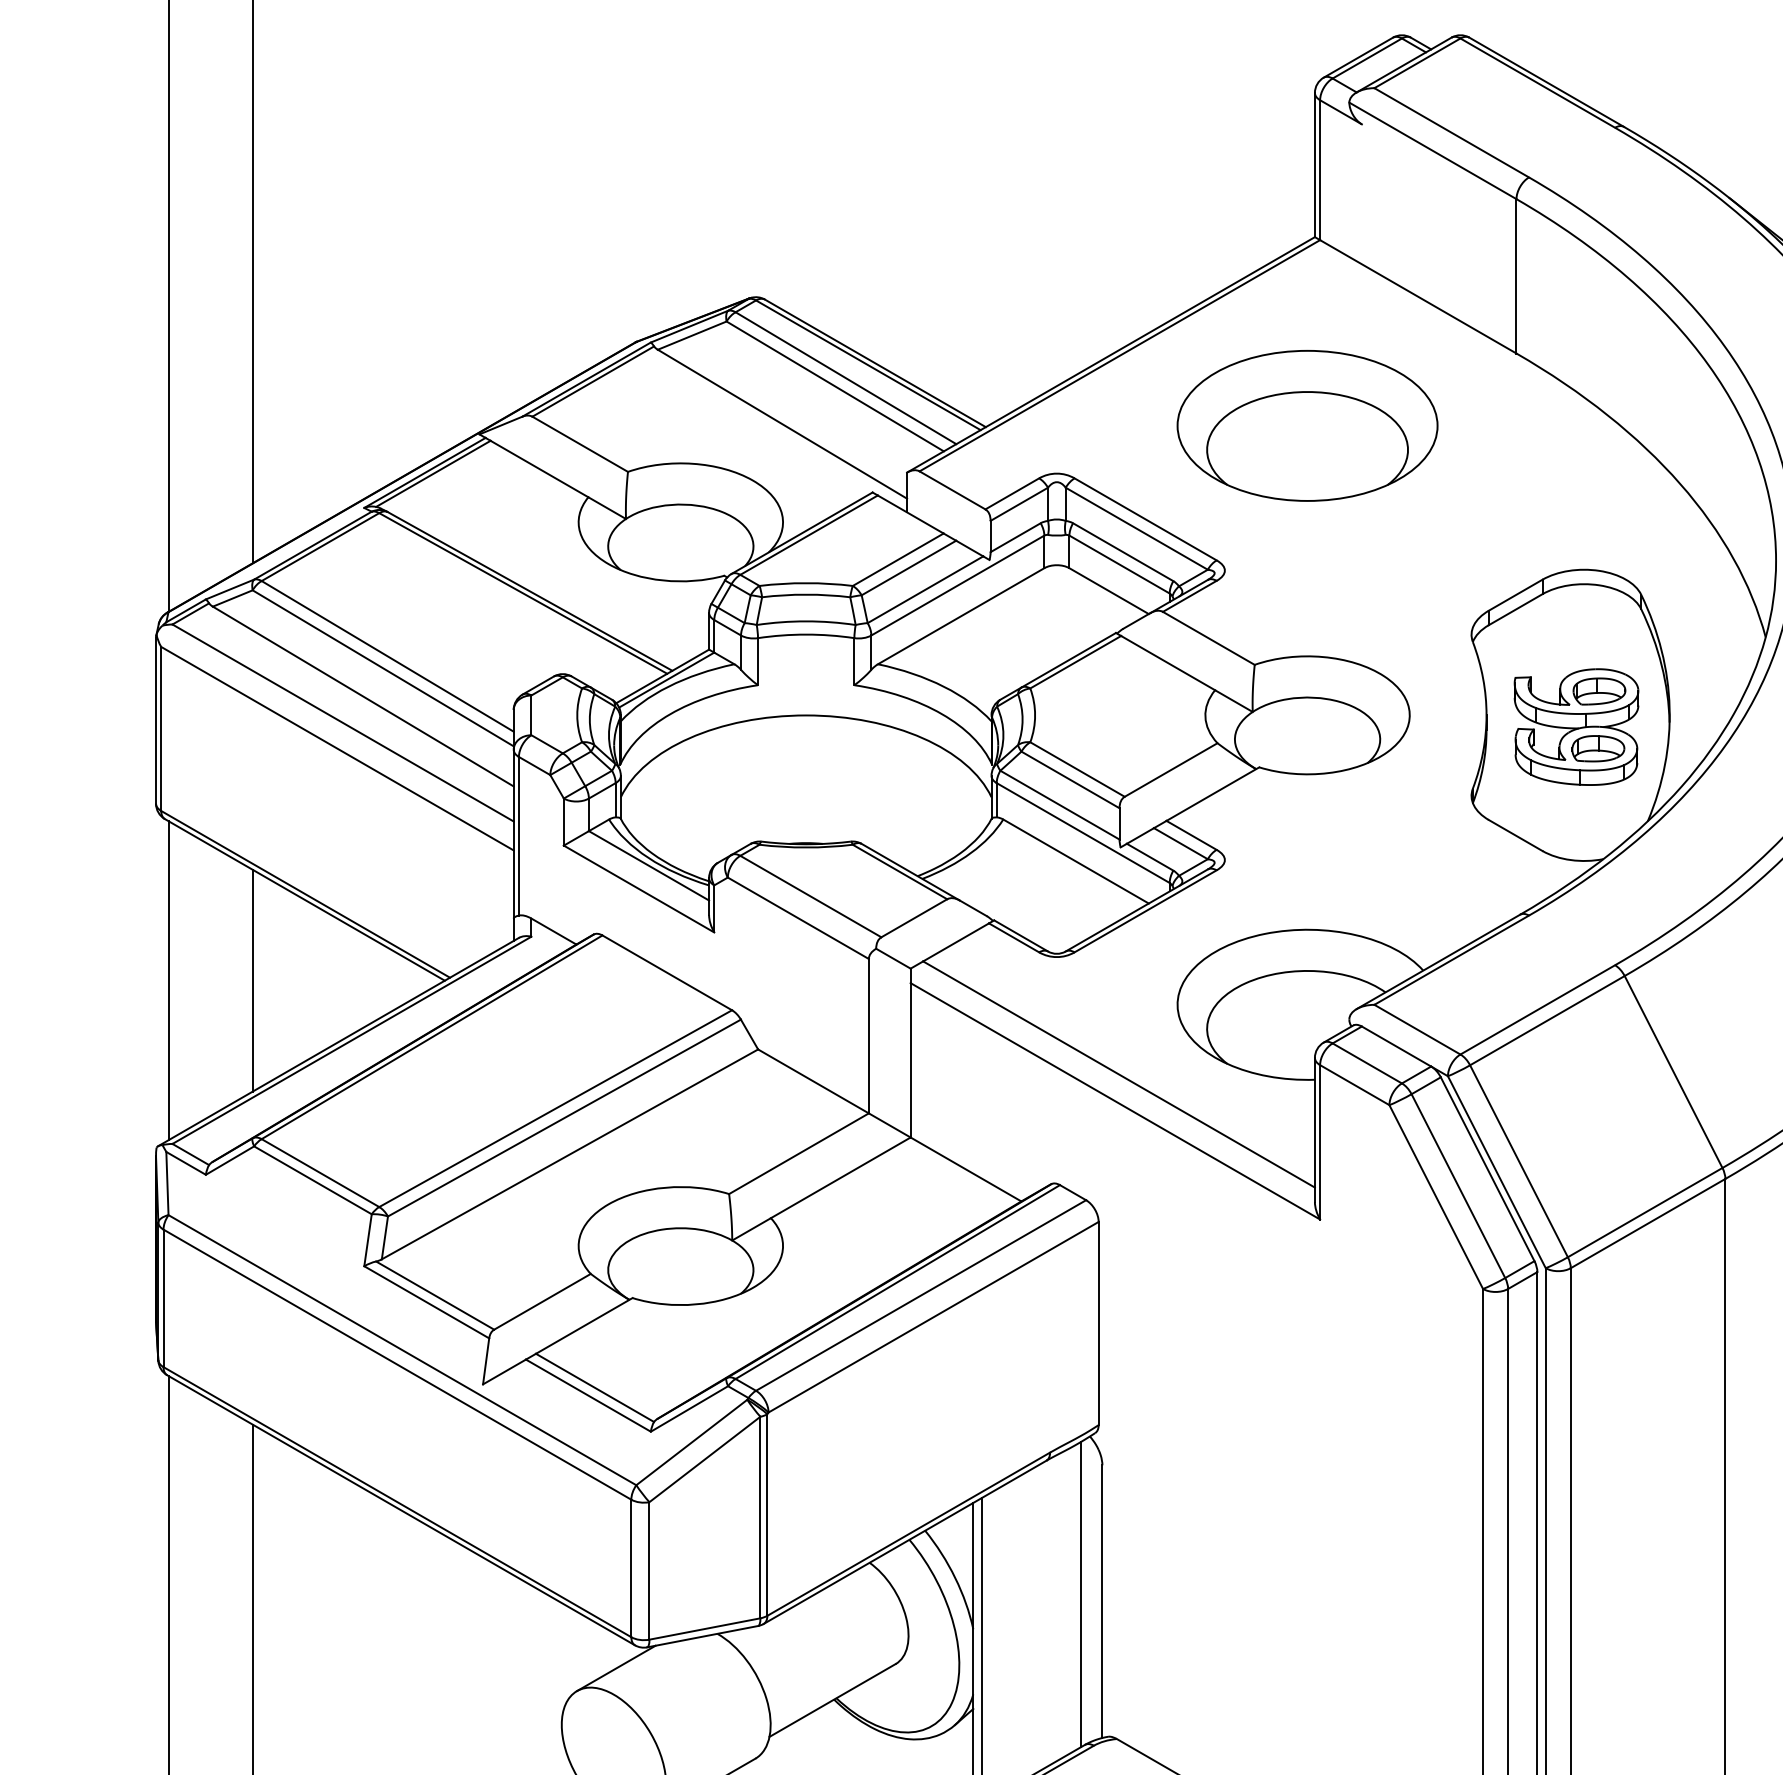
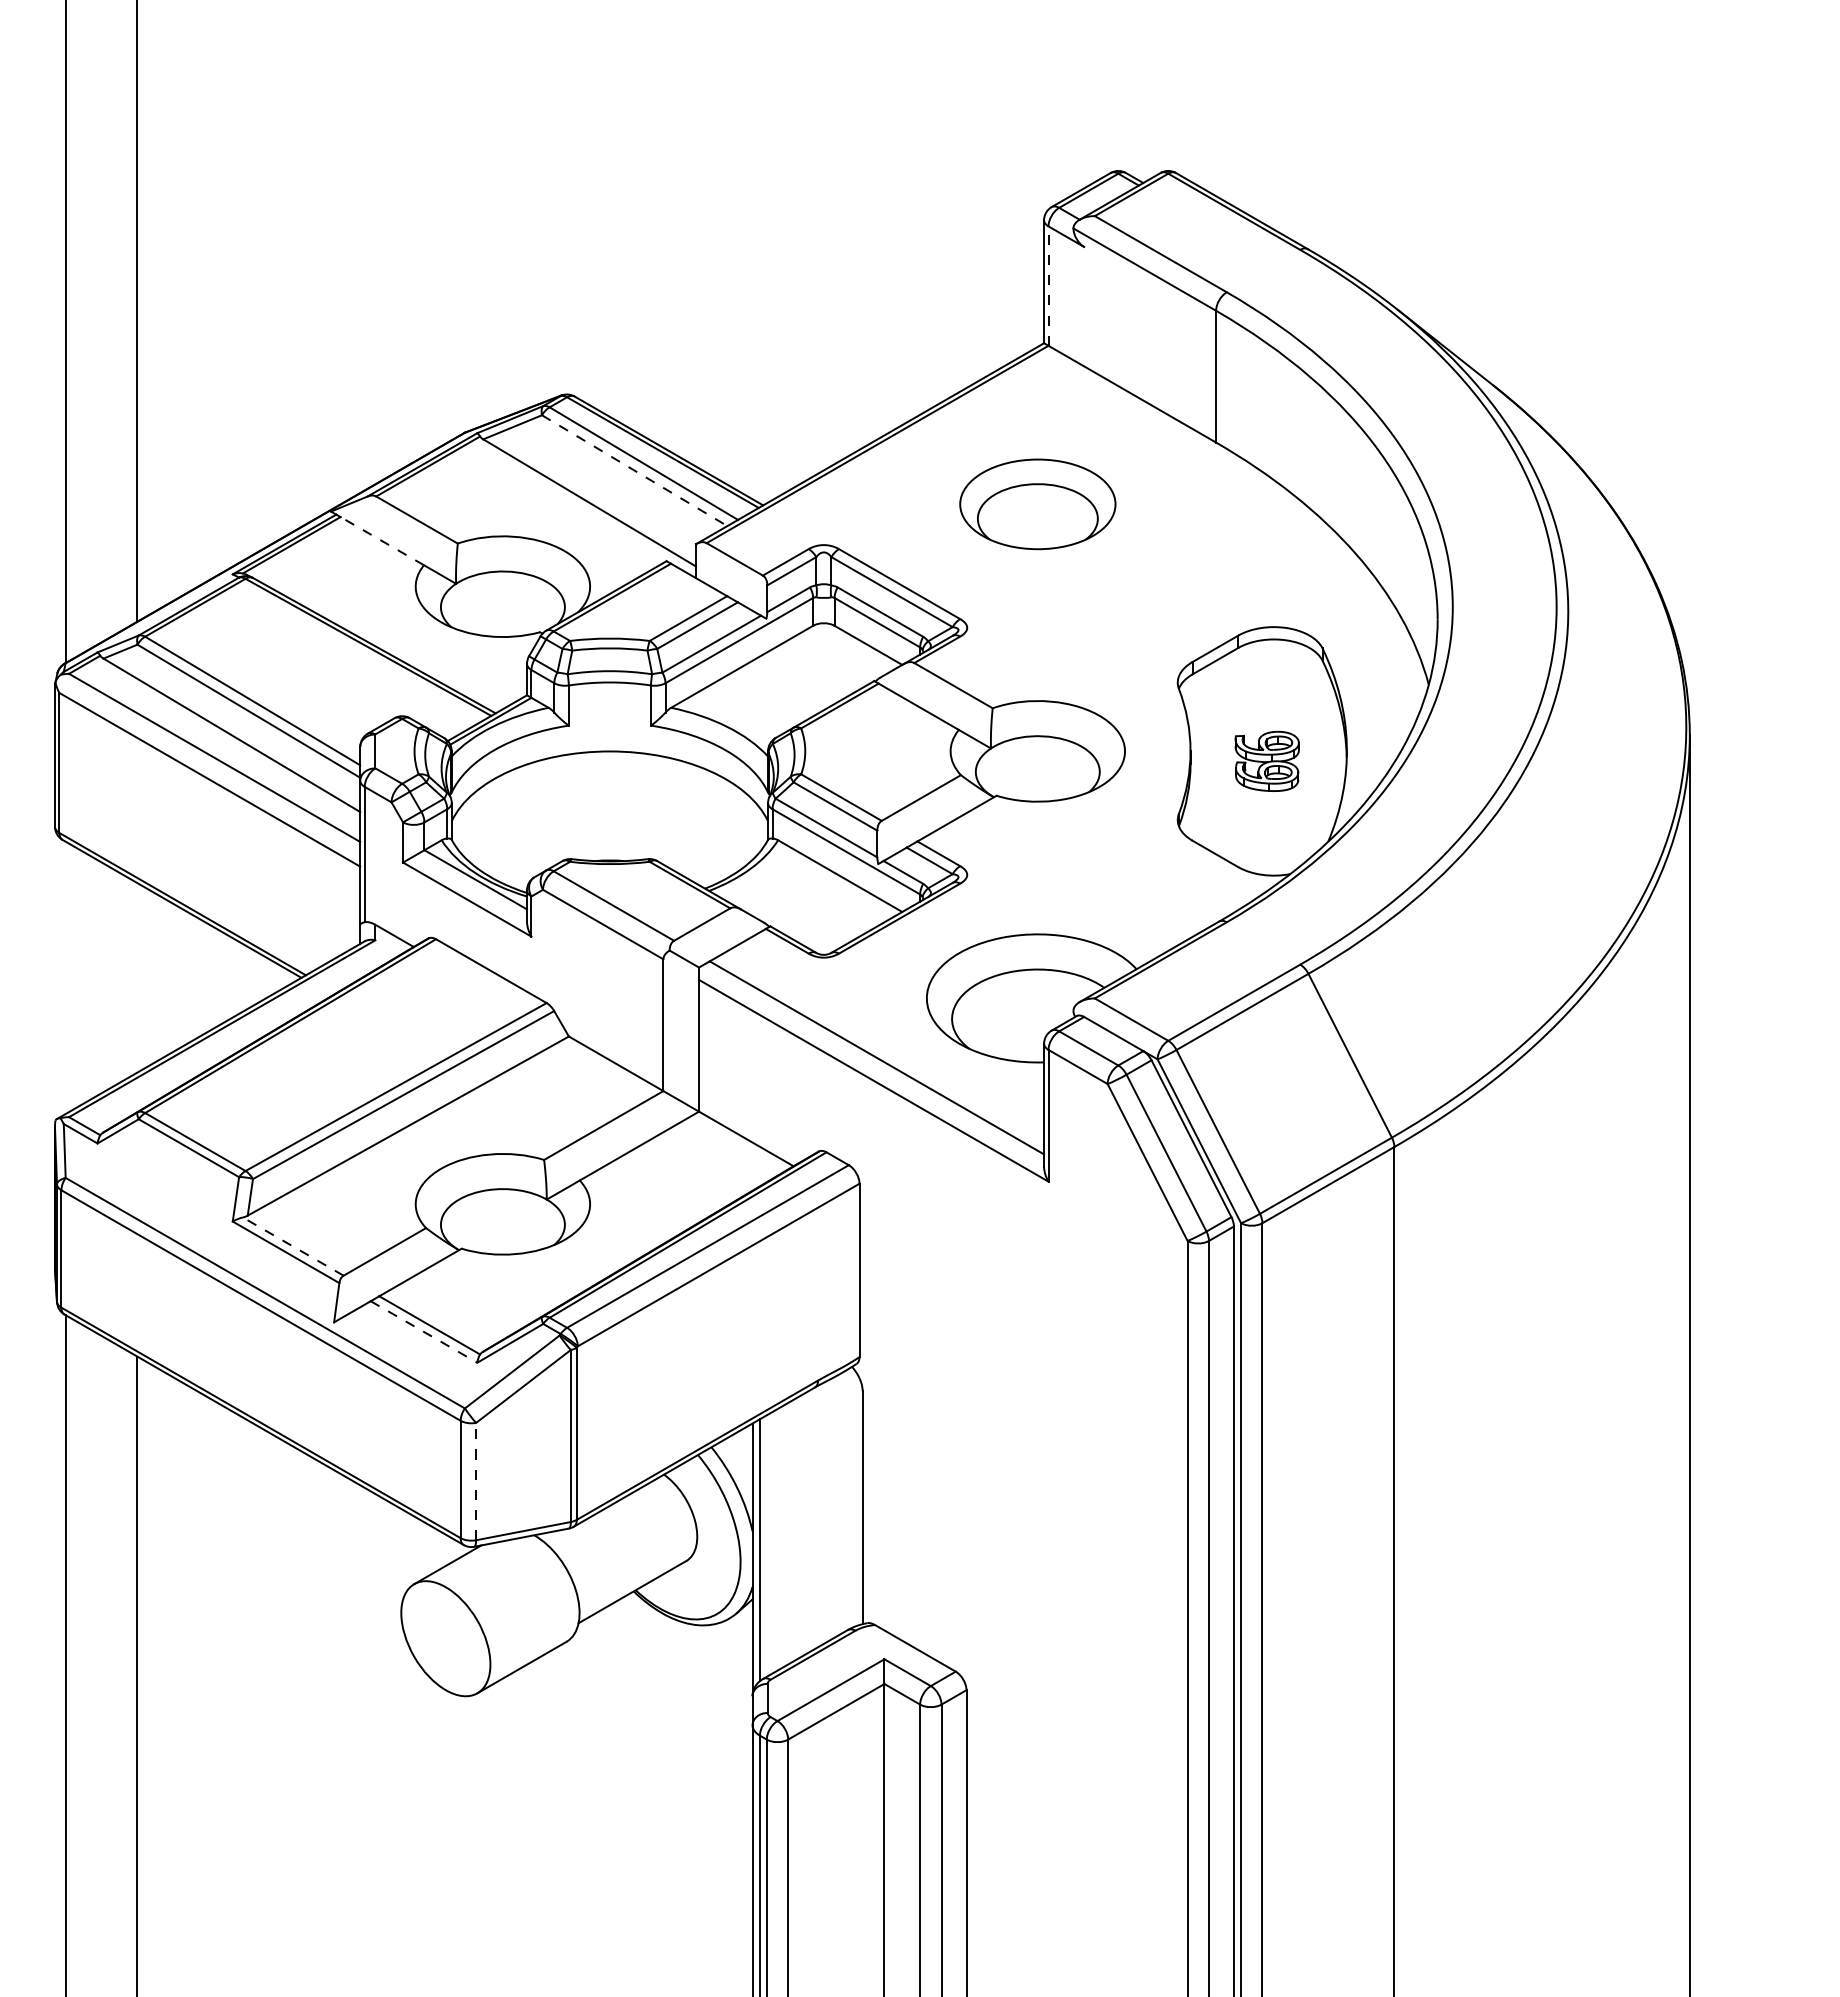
line: (1320, 170) -> (1048, 286), solid -> dashed
line: (836, 386) -> (635, 470), solid -> dashed
part: (1307, 426) -> (1037, 504), size x0.7
line: (538, 468) -> (381, 540), solid -> dashed
part: (1575, 727) -> (1266, 761), size x0.6
line: (169, 980) -> (66, 977), removed
line: (252, 980) -> (137, 977), removed
line: (434, 1295) -> (292, 1246), solid -> dashed
line: (588, 1395) -> (424, 1331), solid -> dashed
line: (649, 1570) -> (476, 1481), solid -> dashed
line: (1081, 1594) -> (844, 1501), removed

